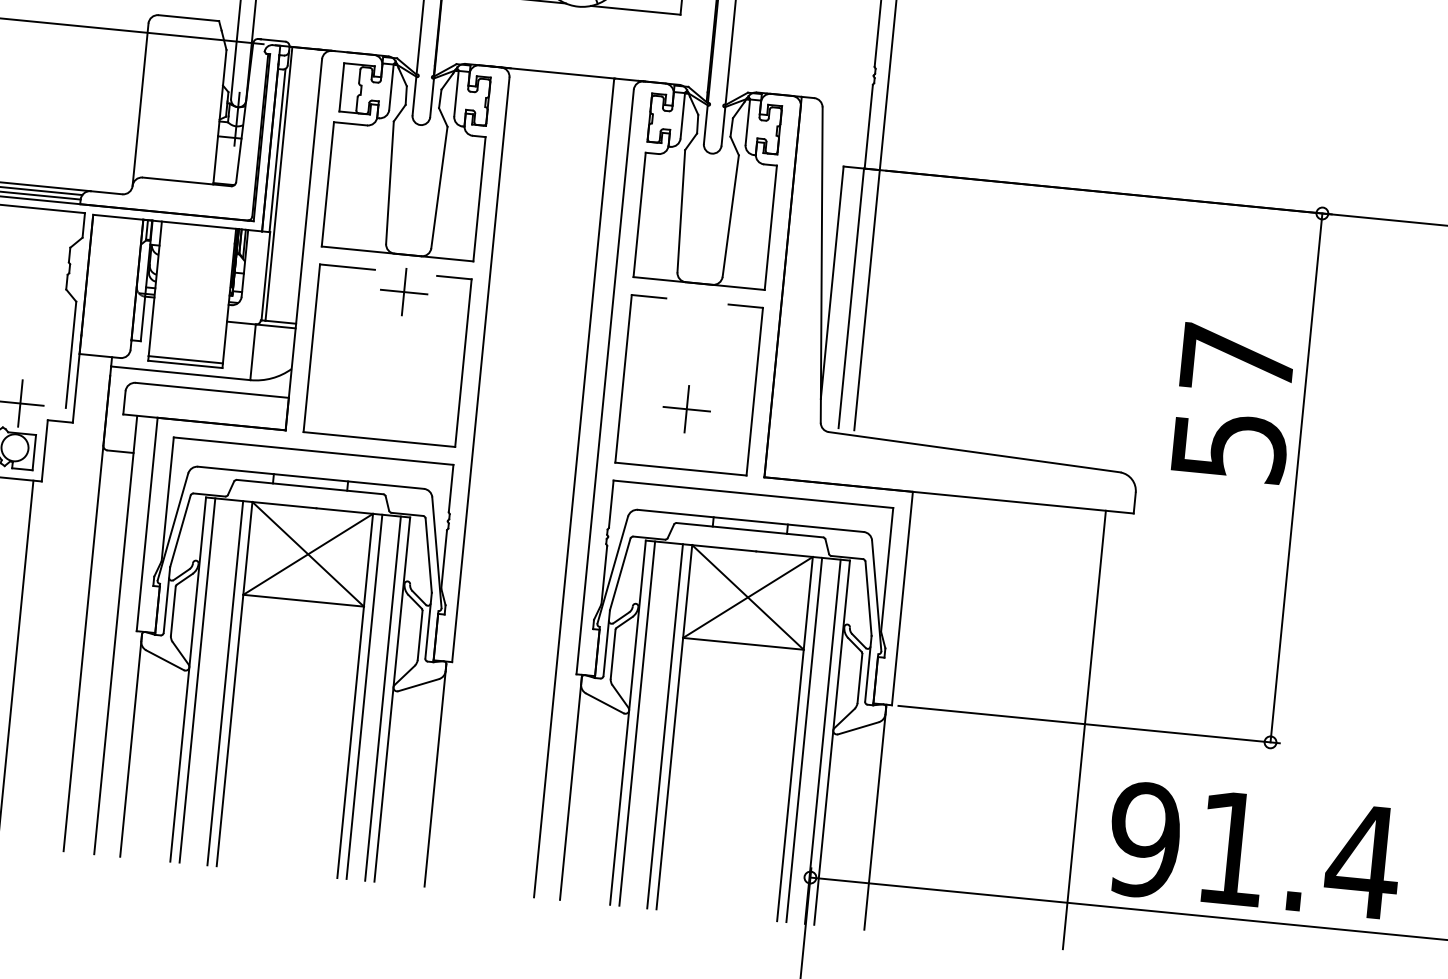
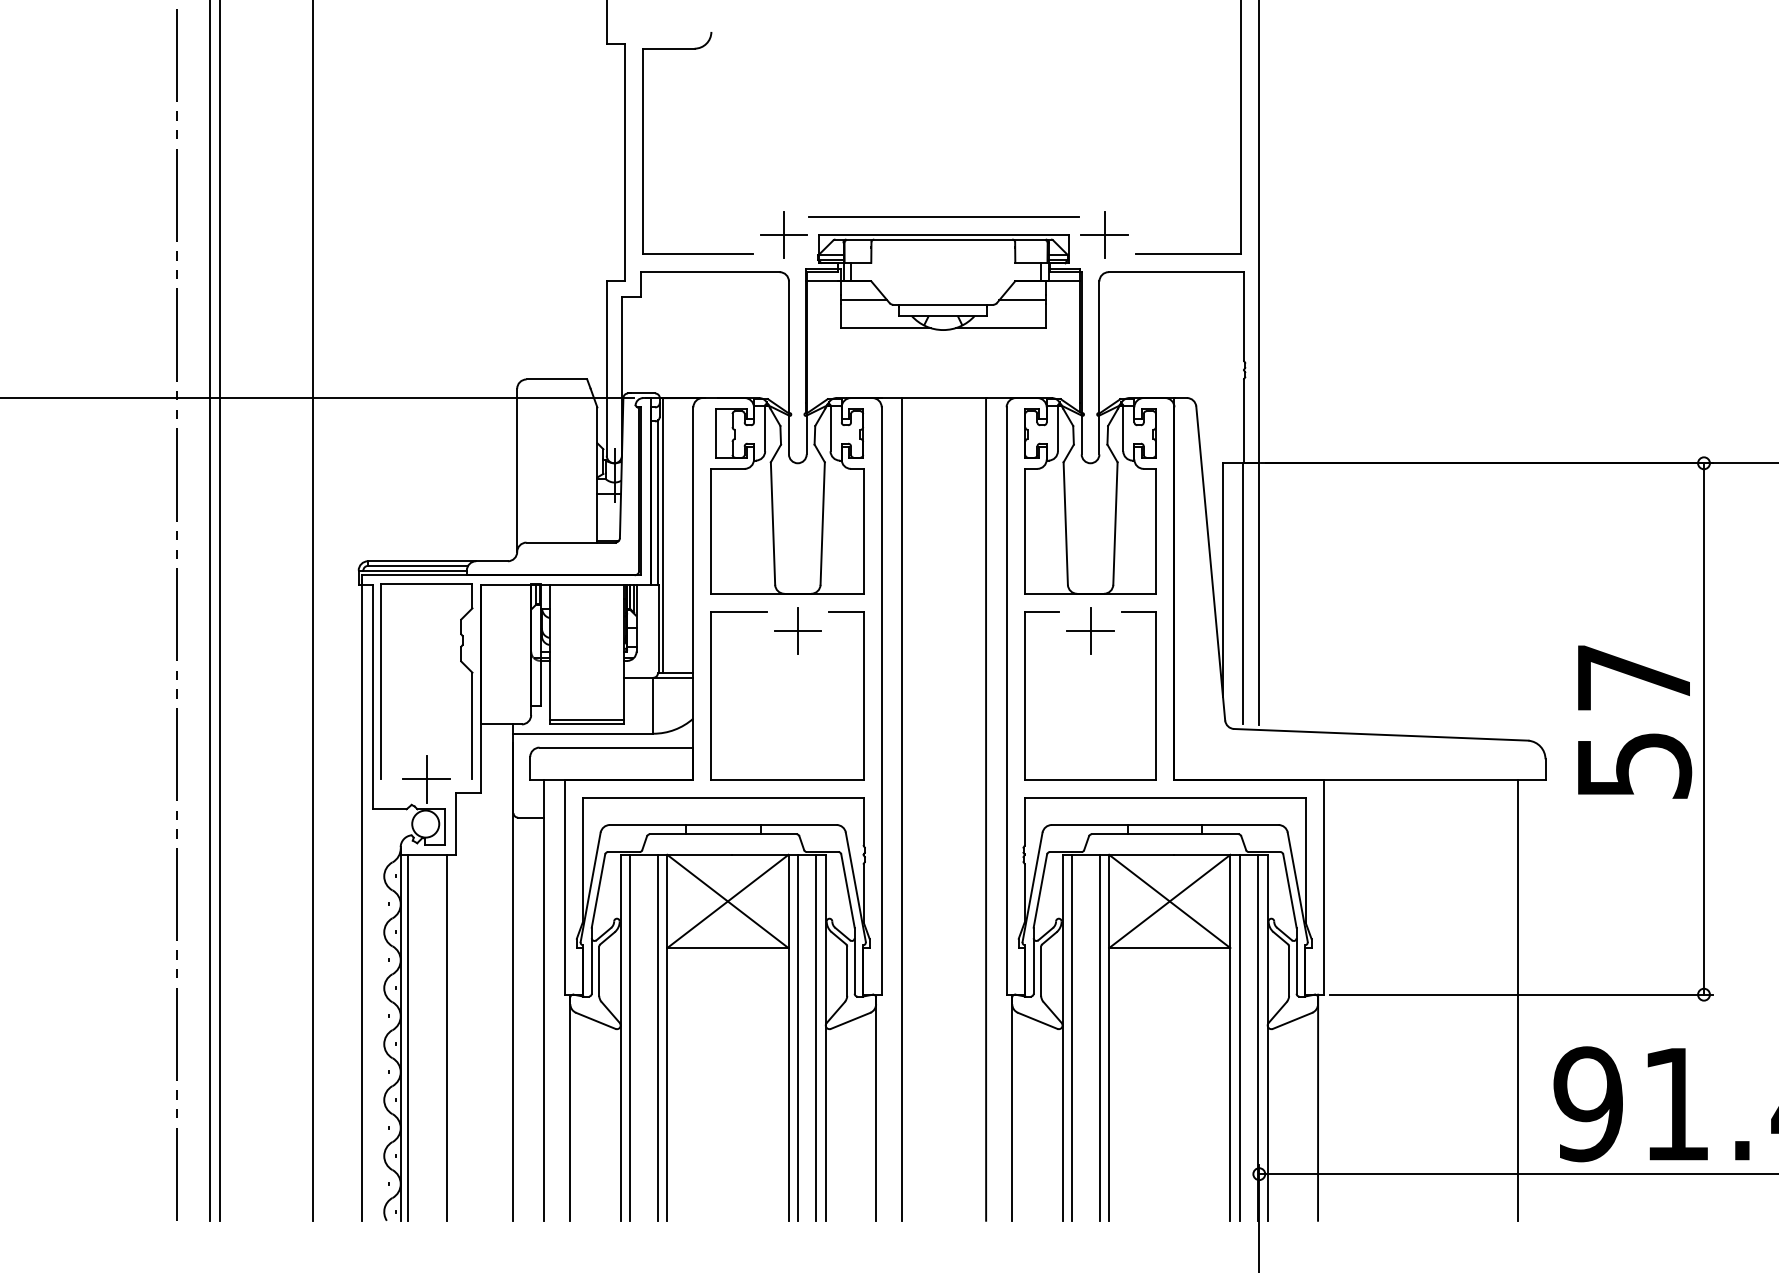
text: (1234, 403) -> (1635, 721), moved
part: (686, 408) -> (1090, 630), moved
line: (490, 479) -> (902, 809), added

